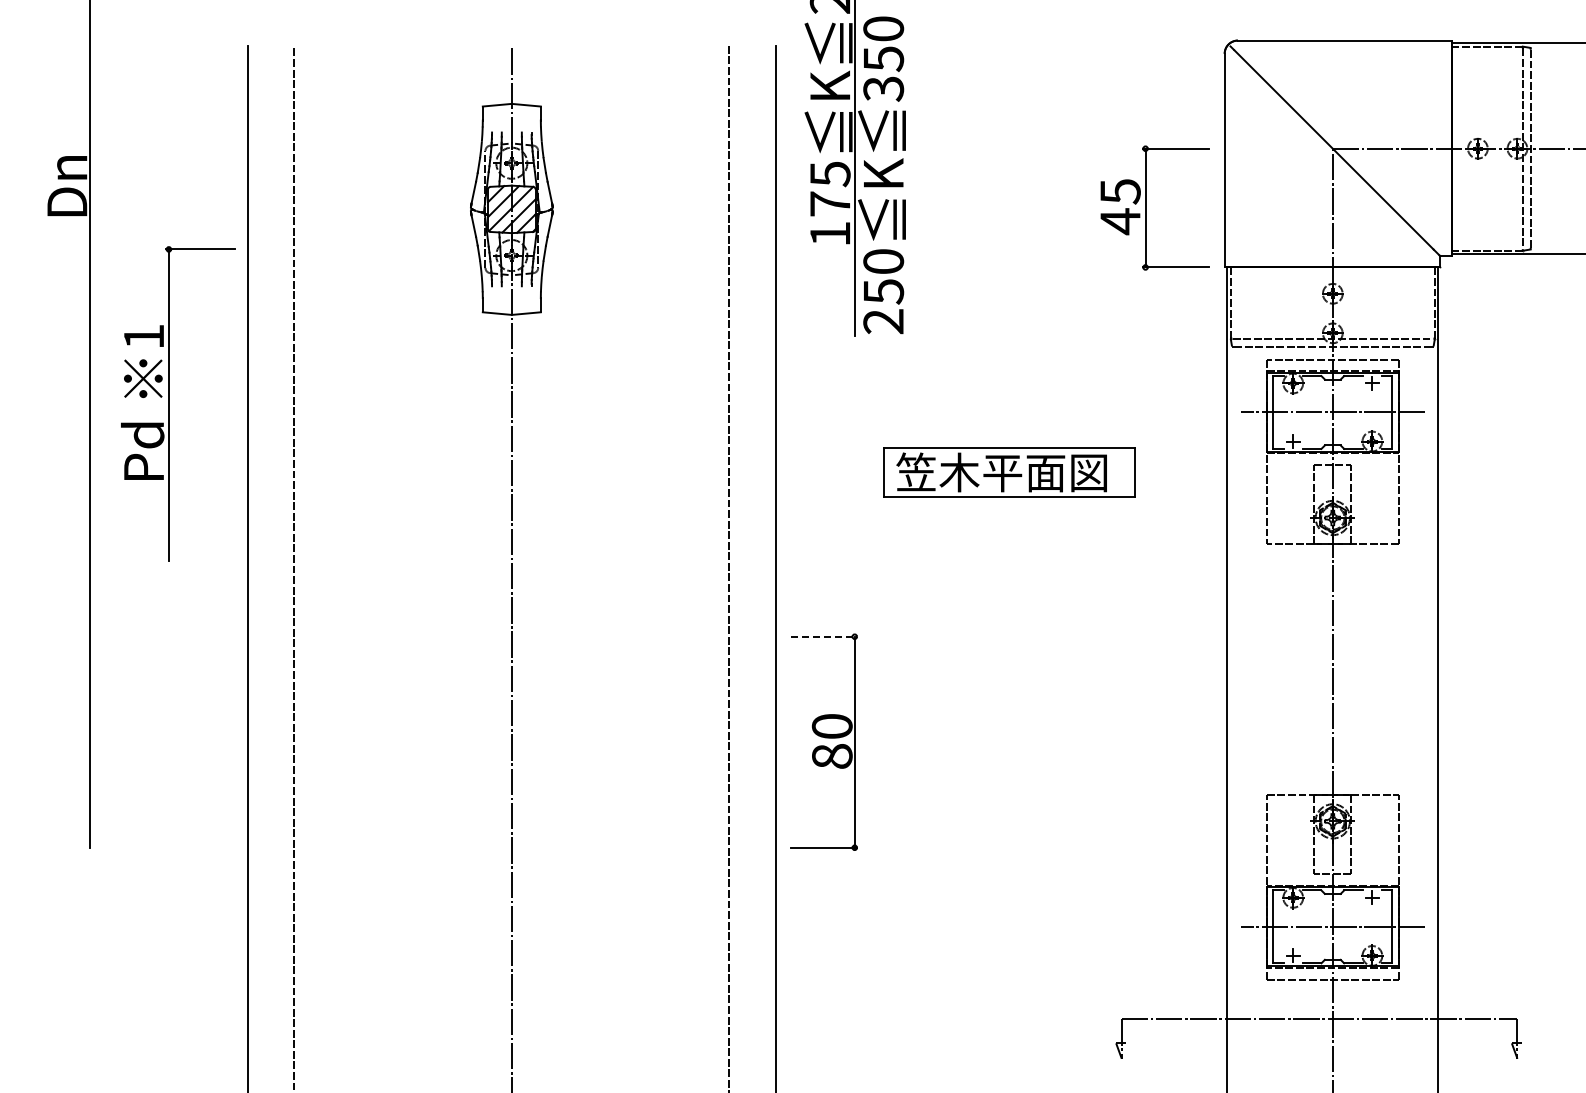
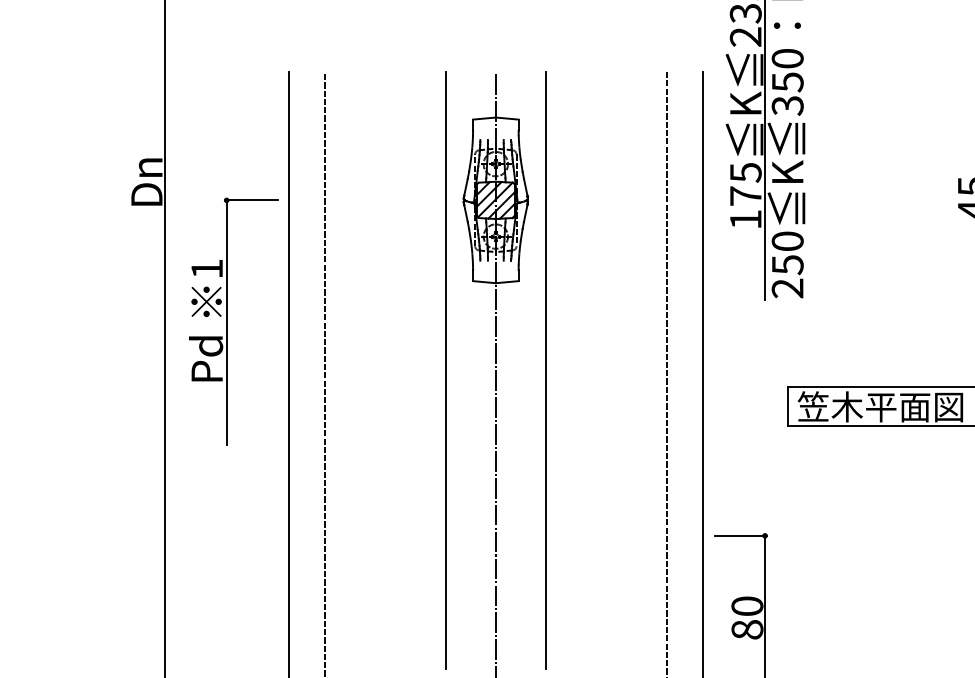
part: (169, 403) -> (227, 321), moved
line: (448, 425) -> (446, 370), added
line: (575, 425) -> (545, 370), added
line: (824, 636) -> (741, 535), dashed -> solid

